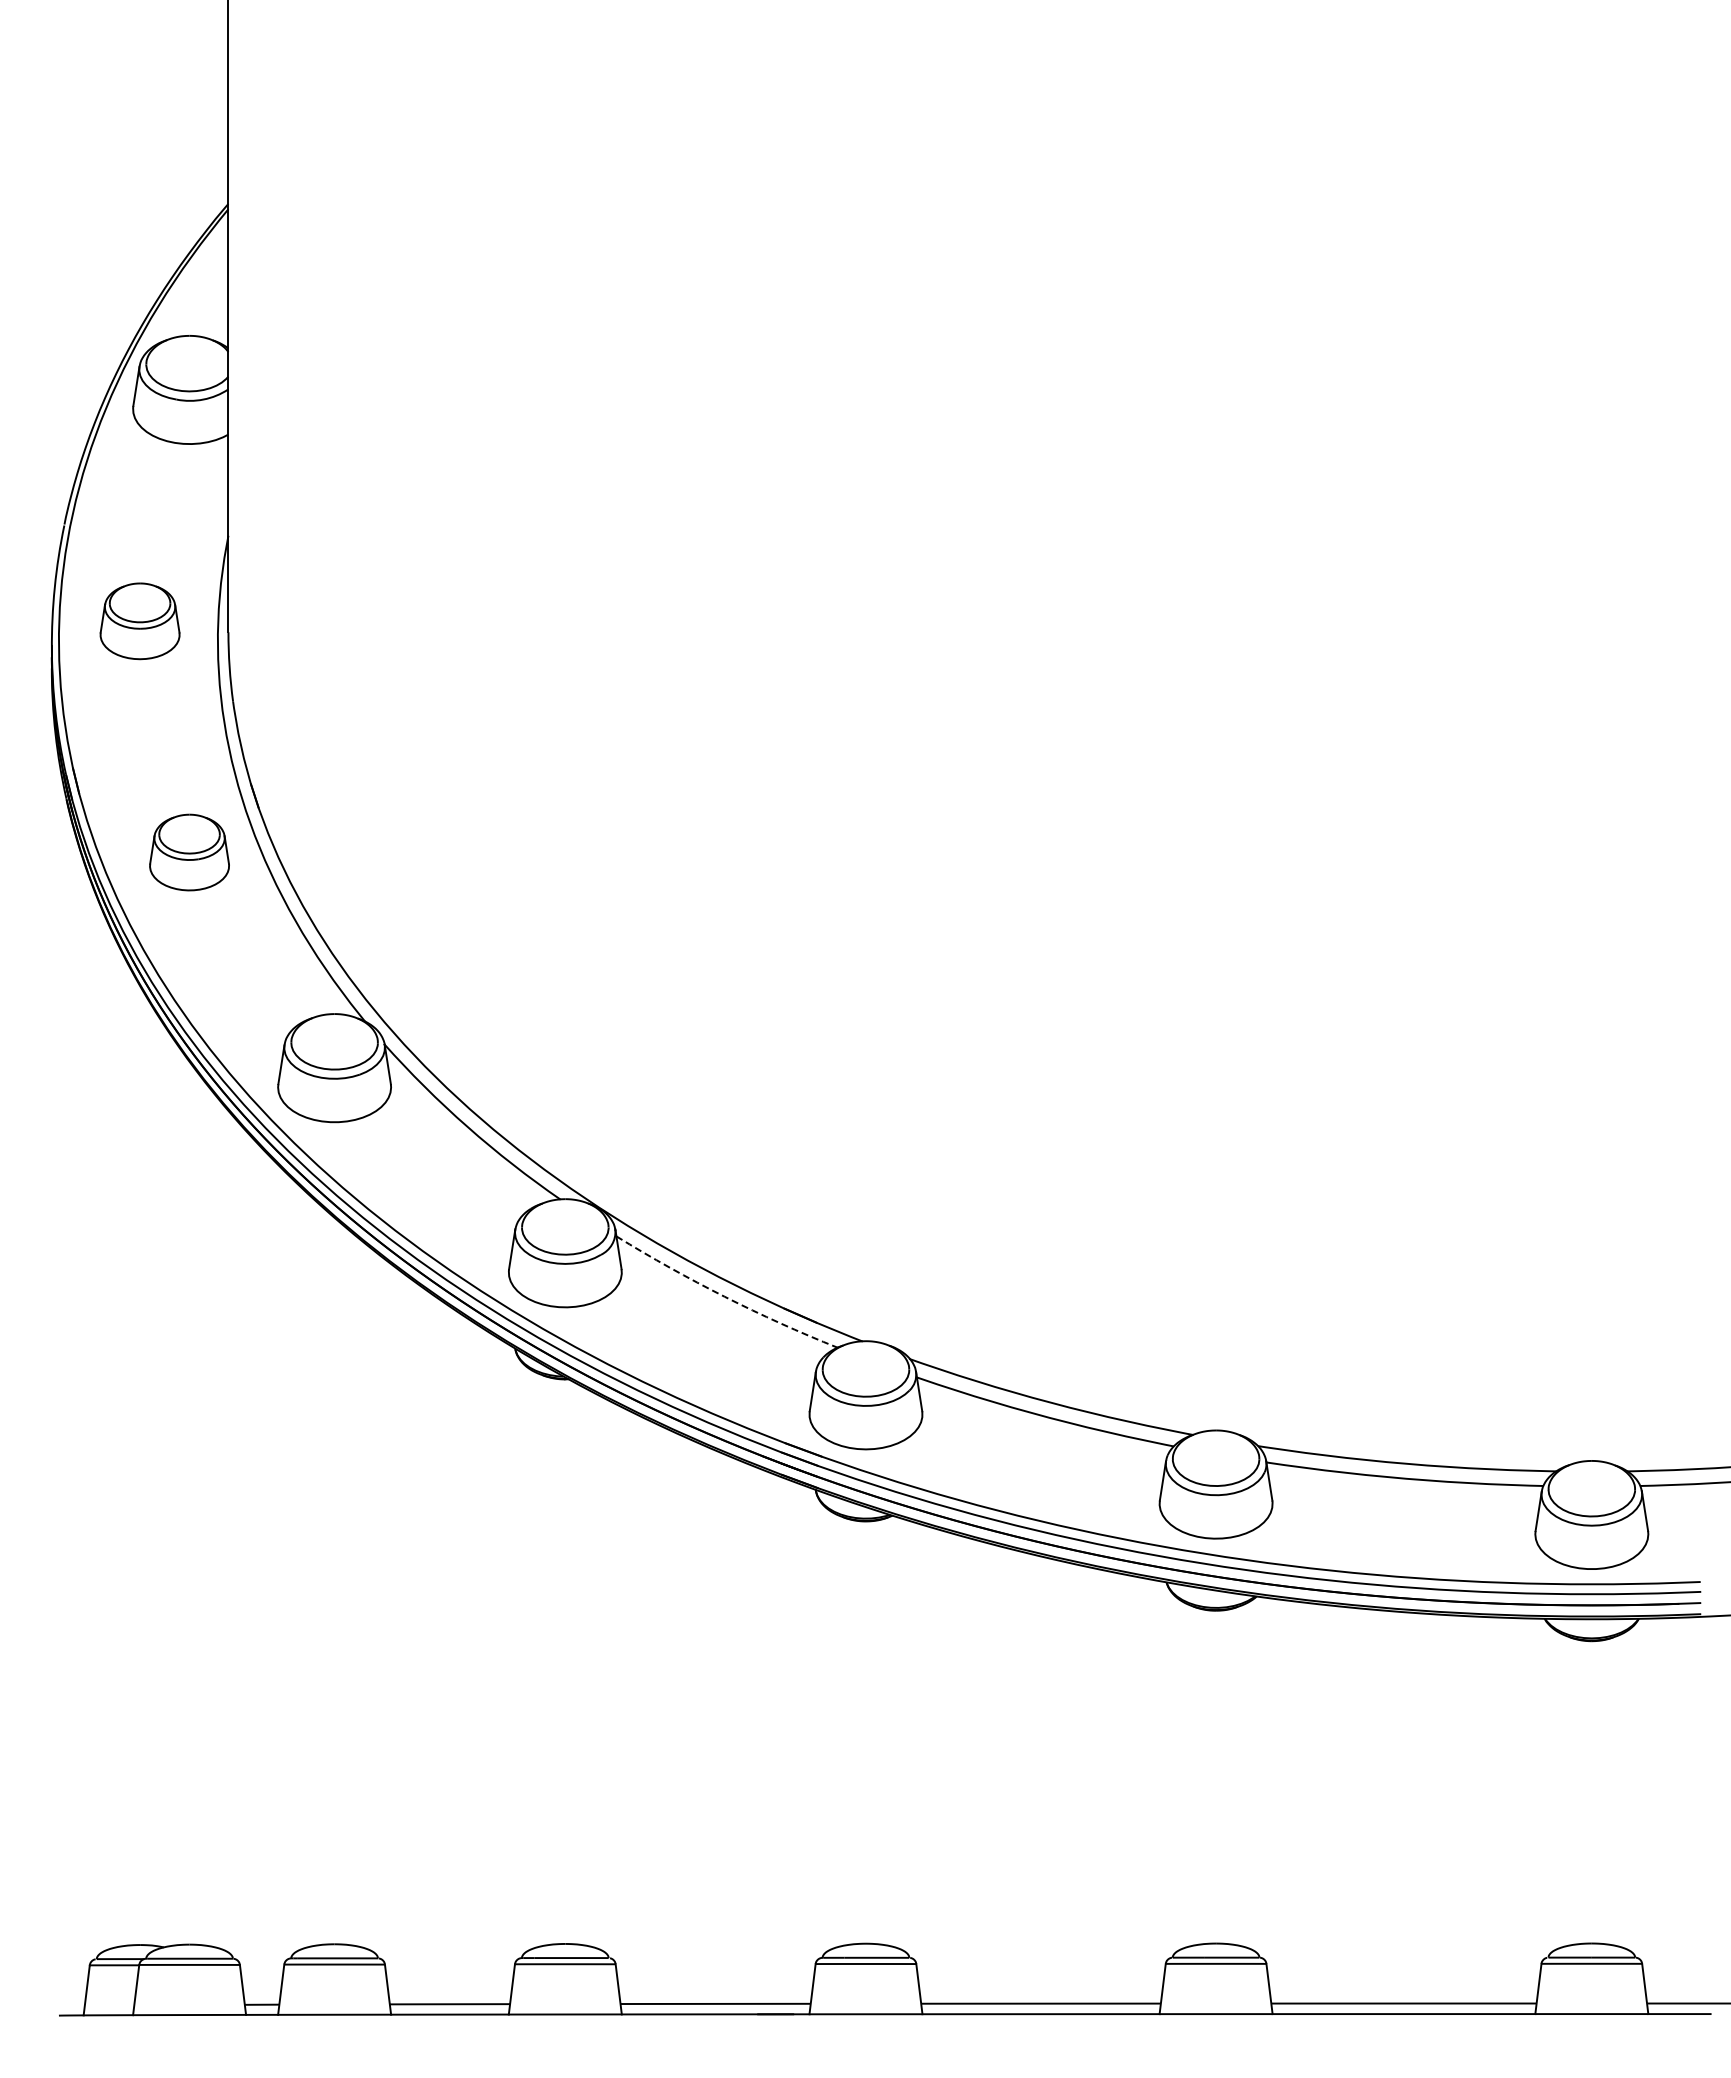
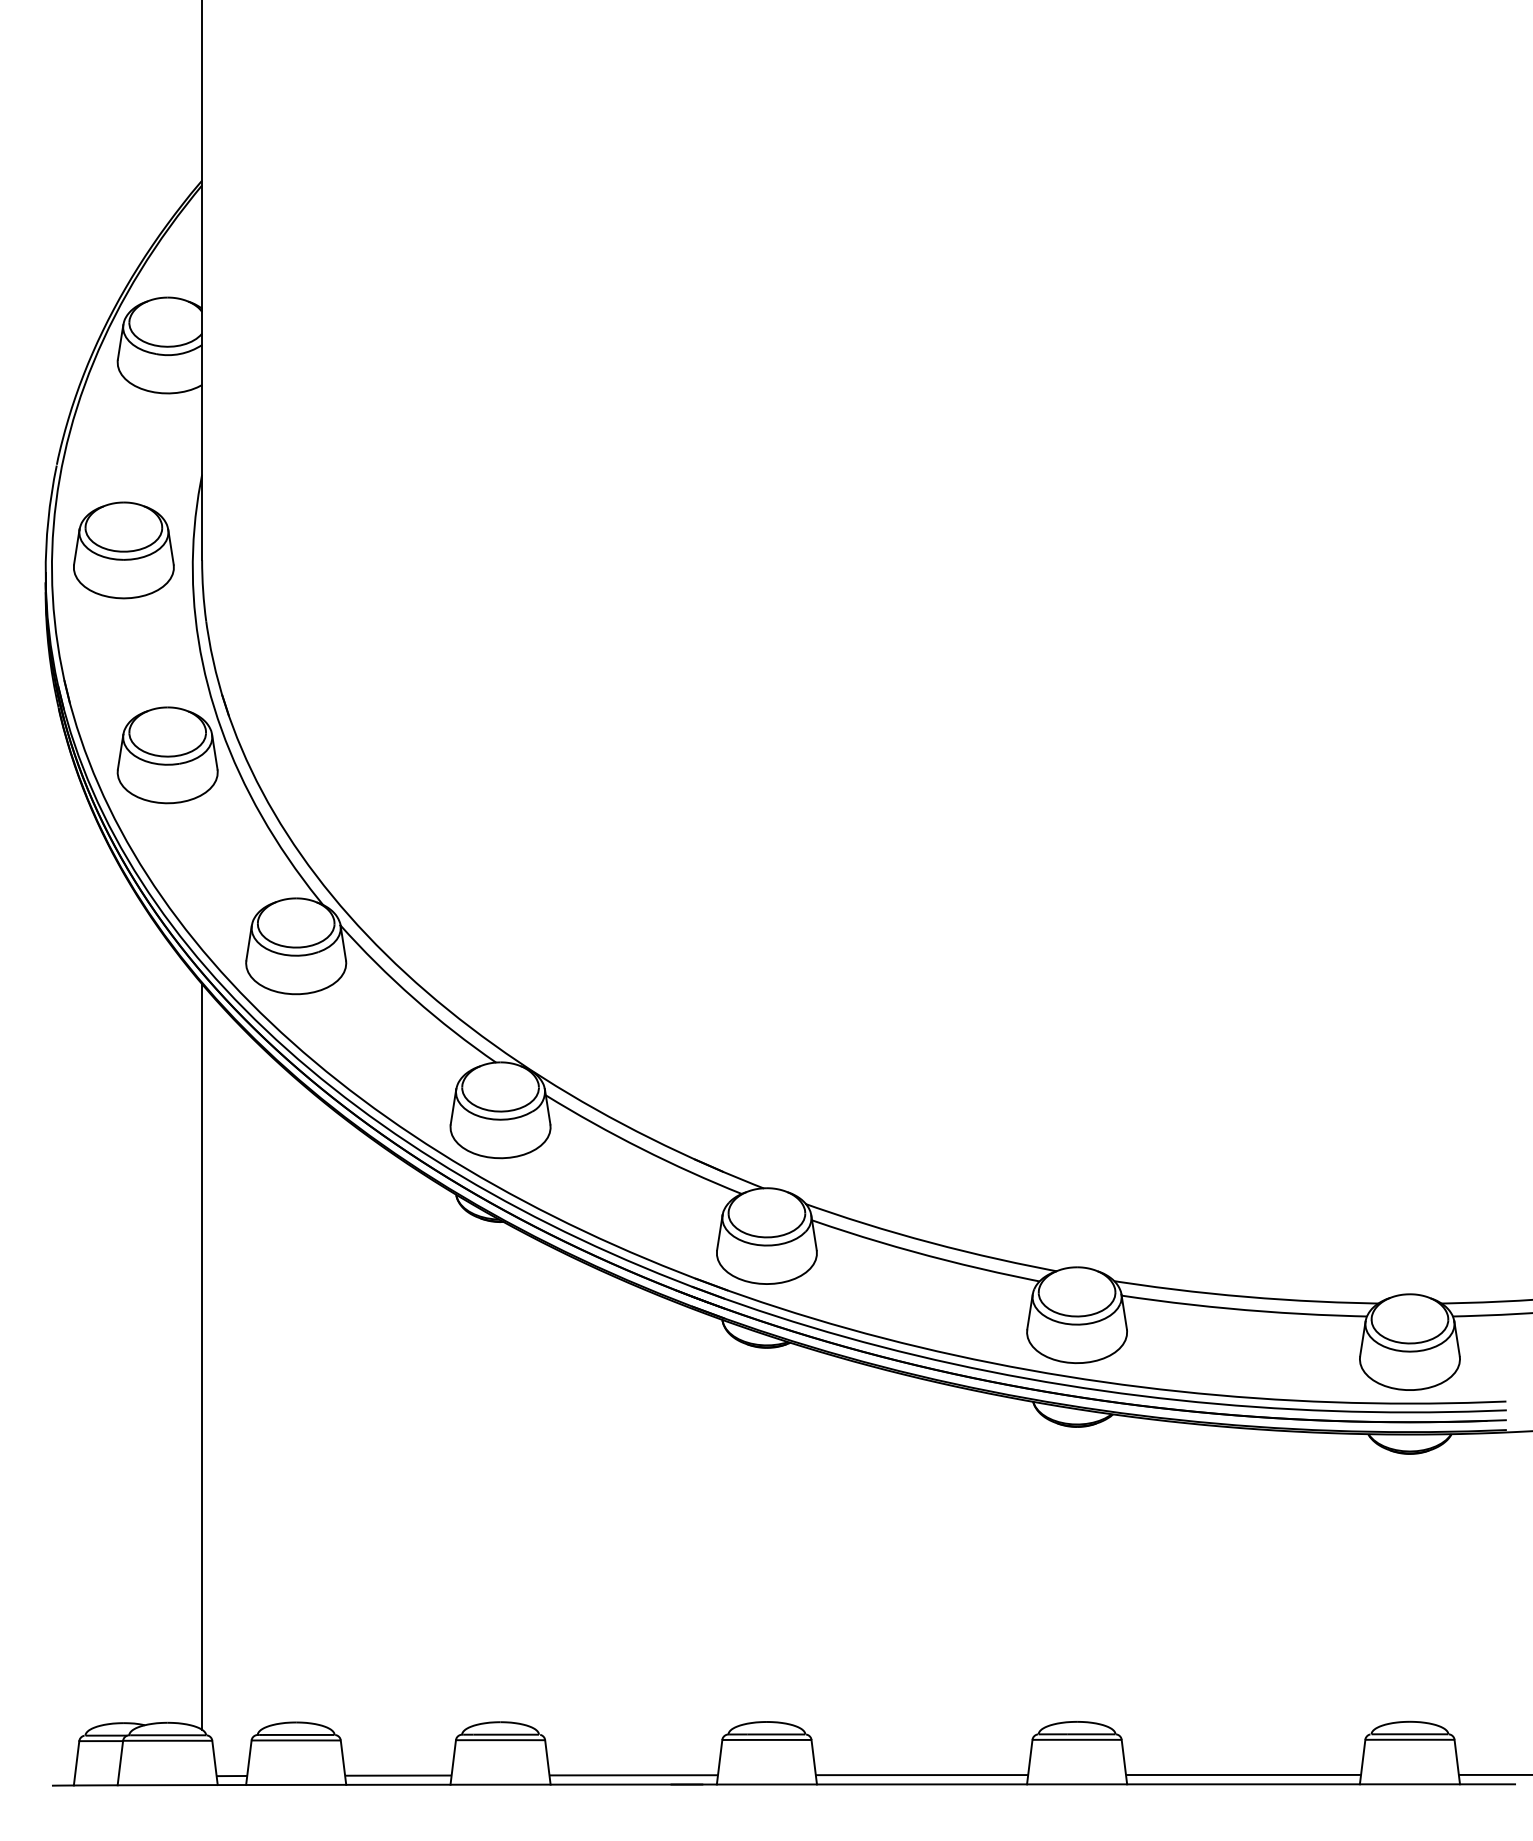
part: (139, 621) -> (123, 550), size x1.43
part: (189, 852) -> (167, 755), size x1.43
arc: (724, 1296) -> (641, 1148), dashed -> solid
line: (228, 1531) -> (202, 1356), added

